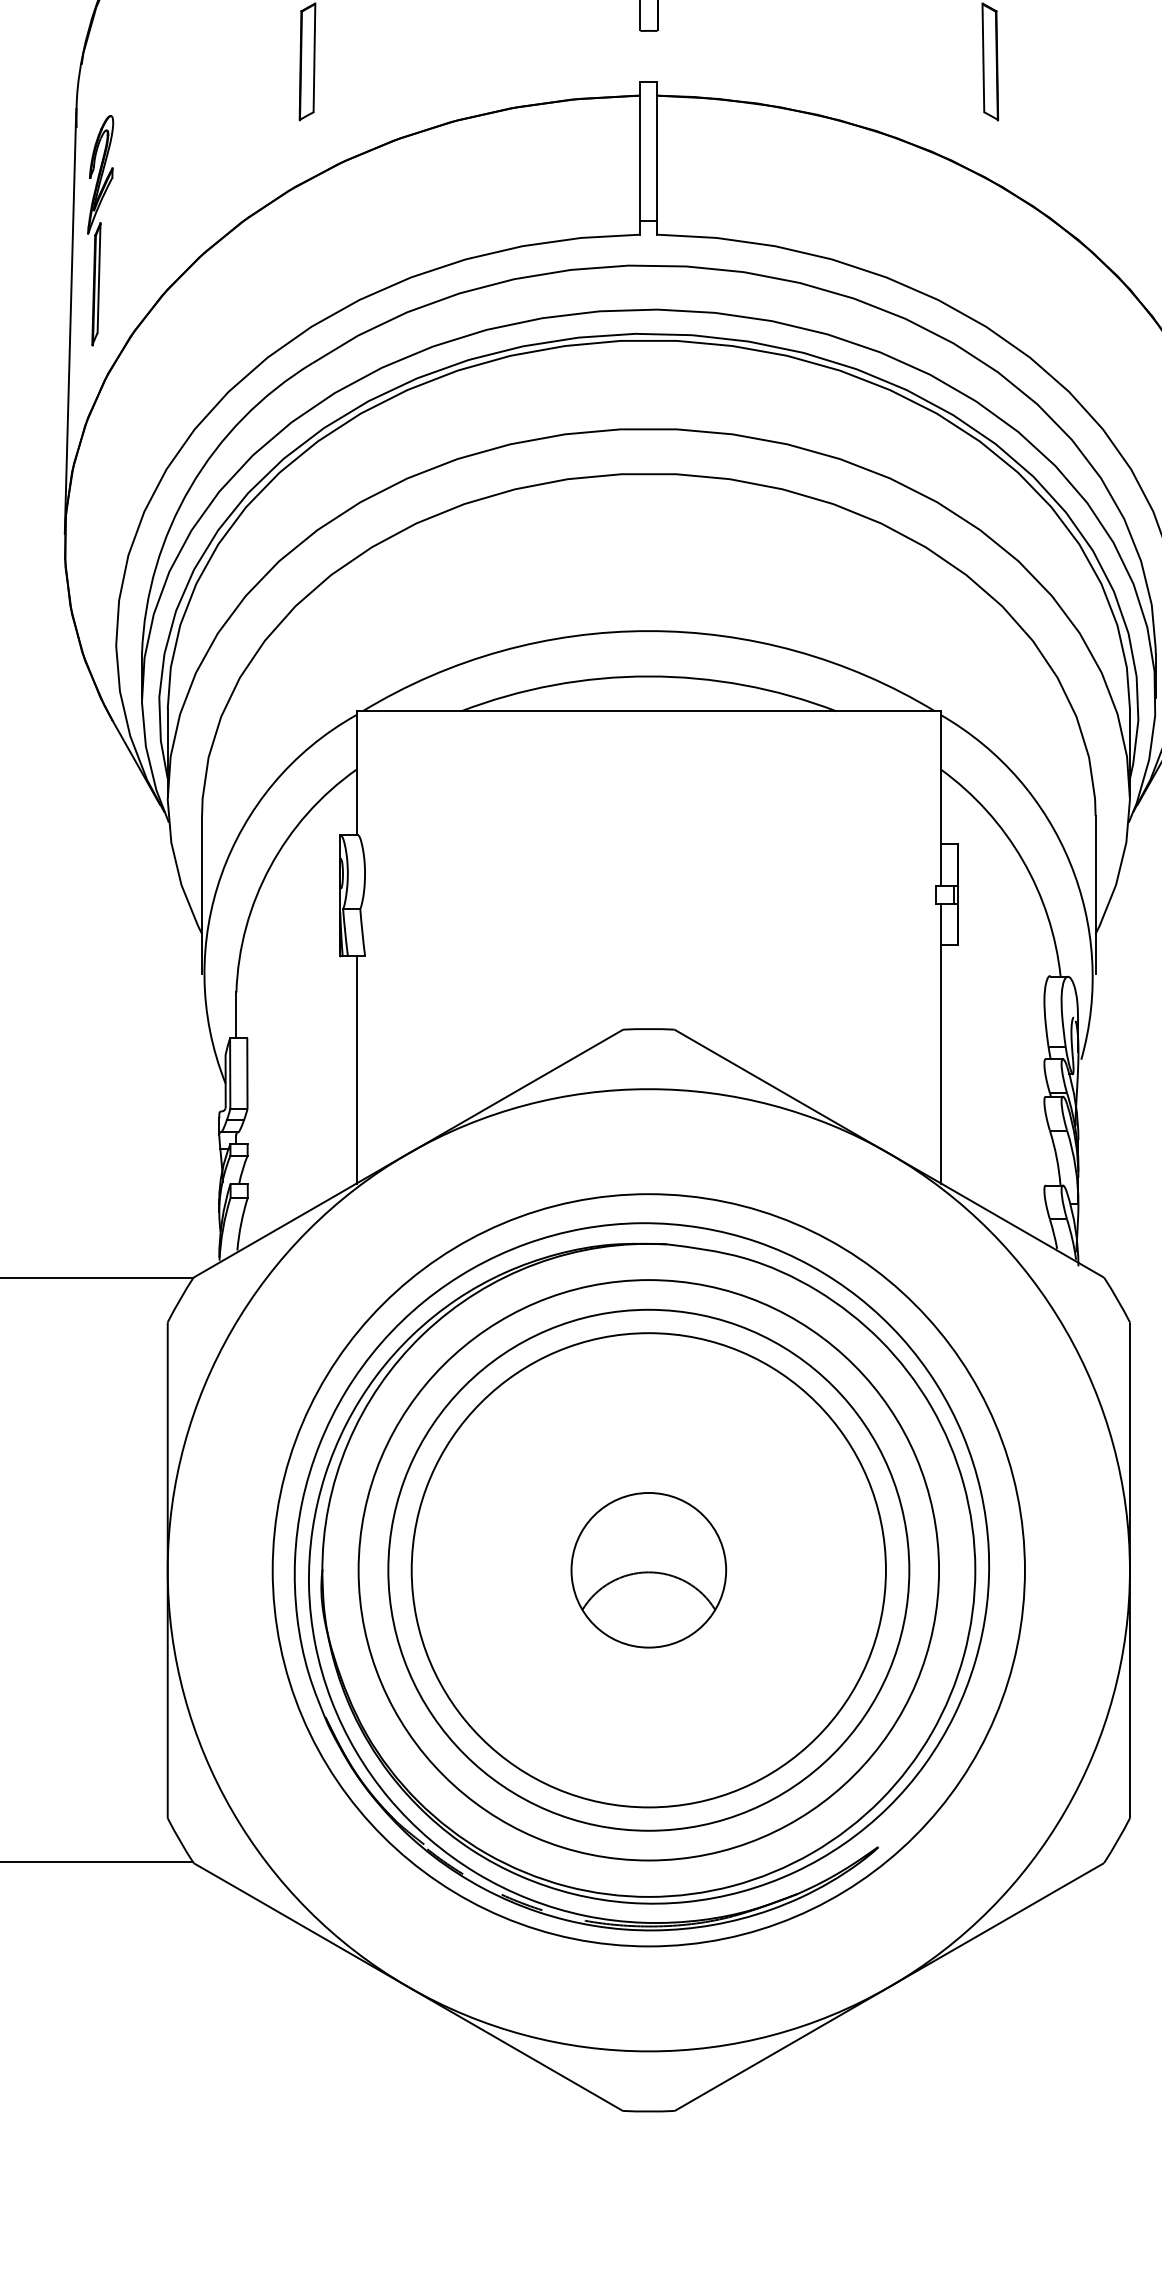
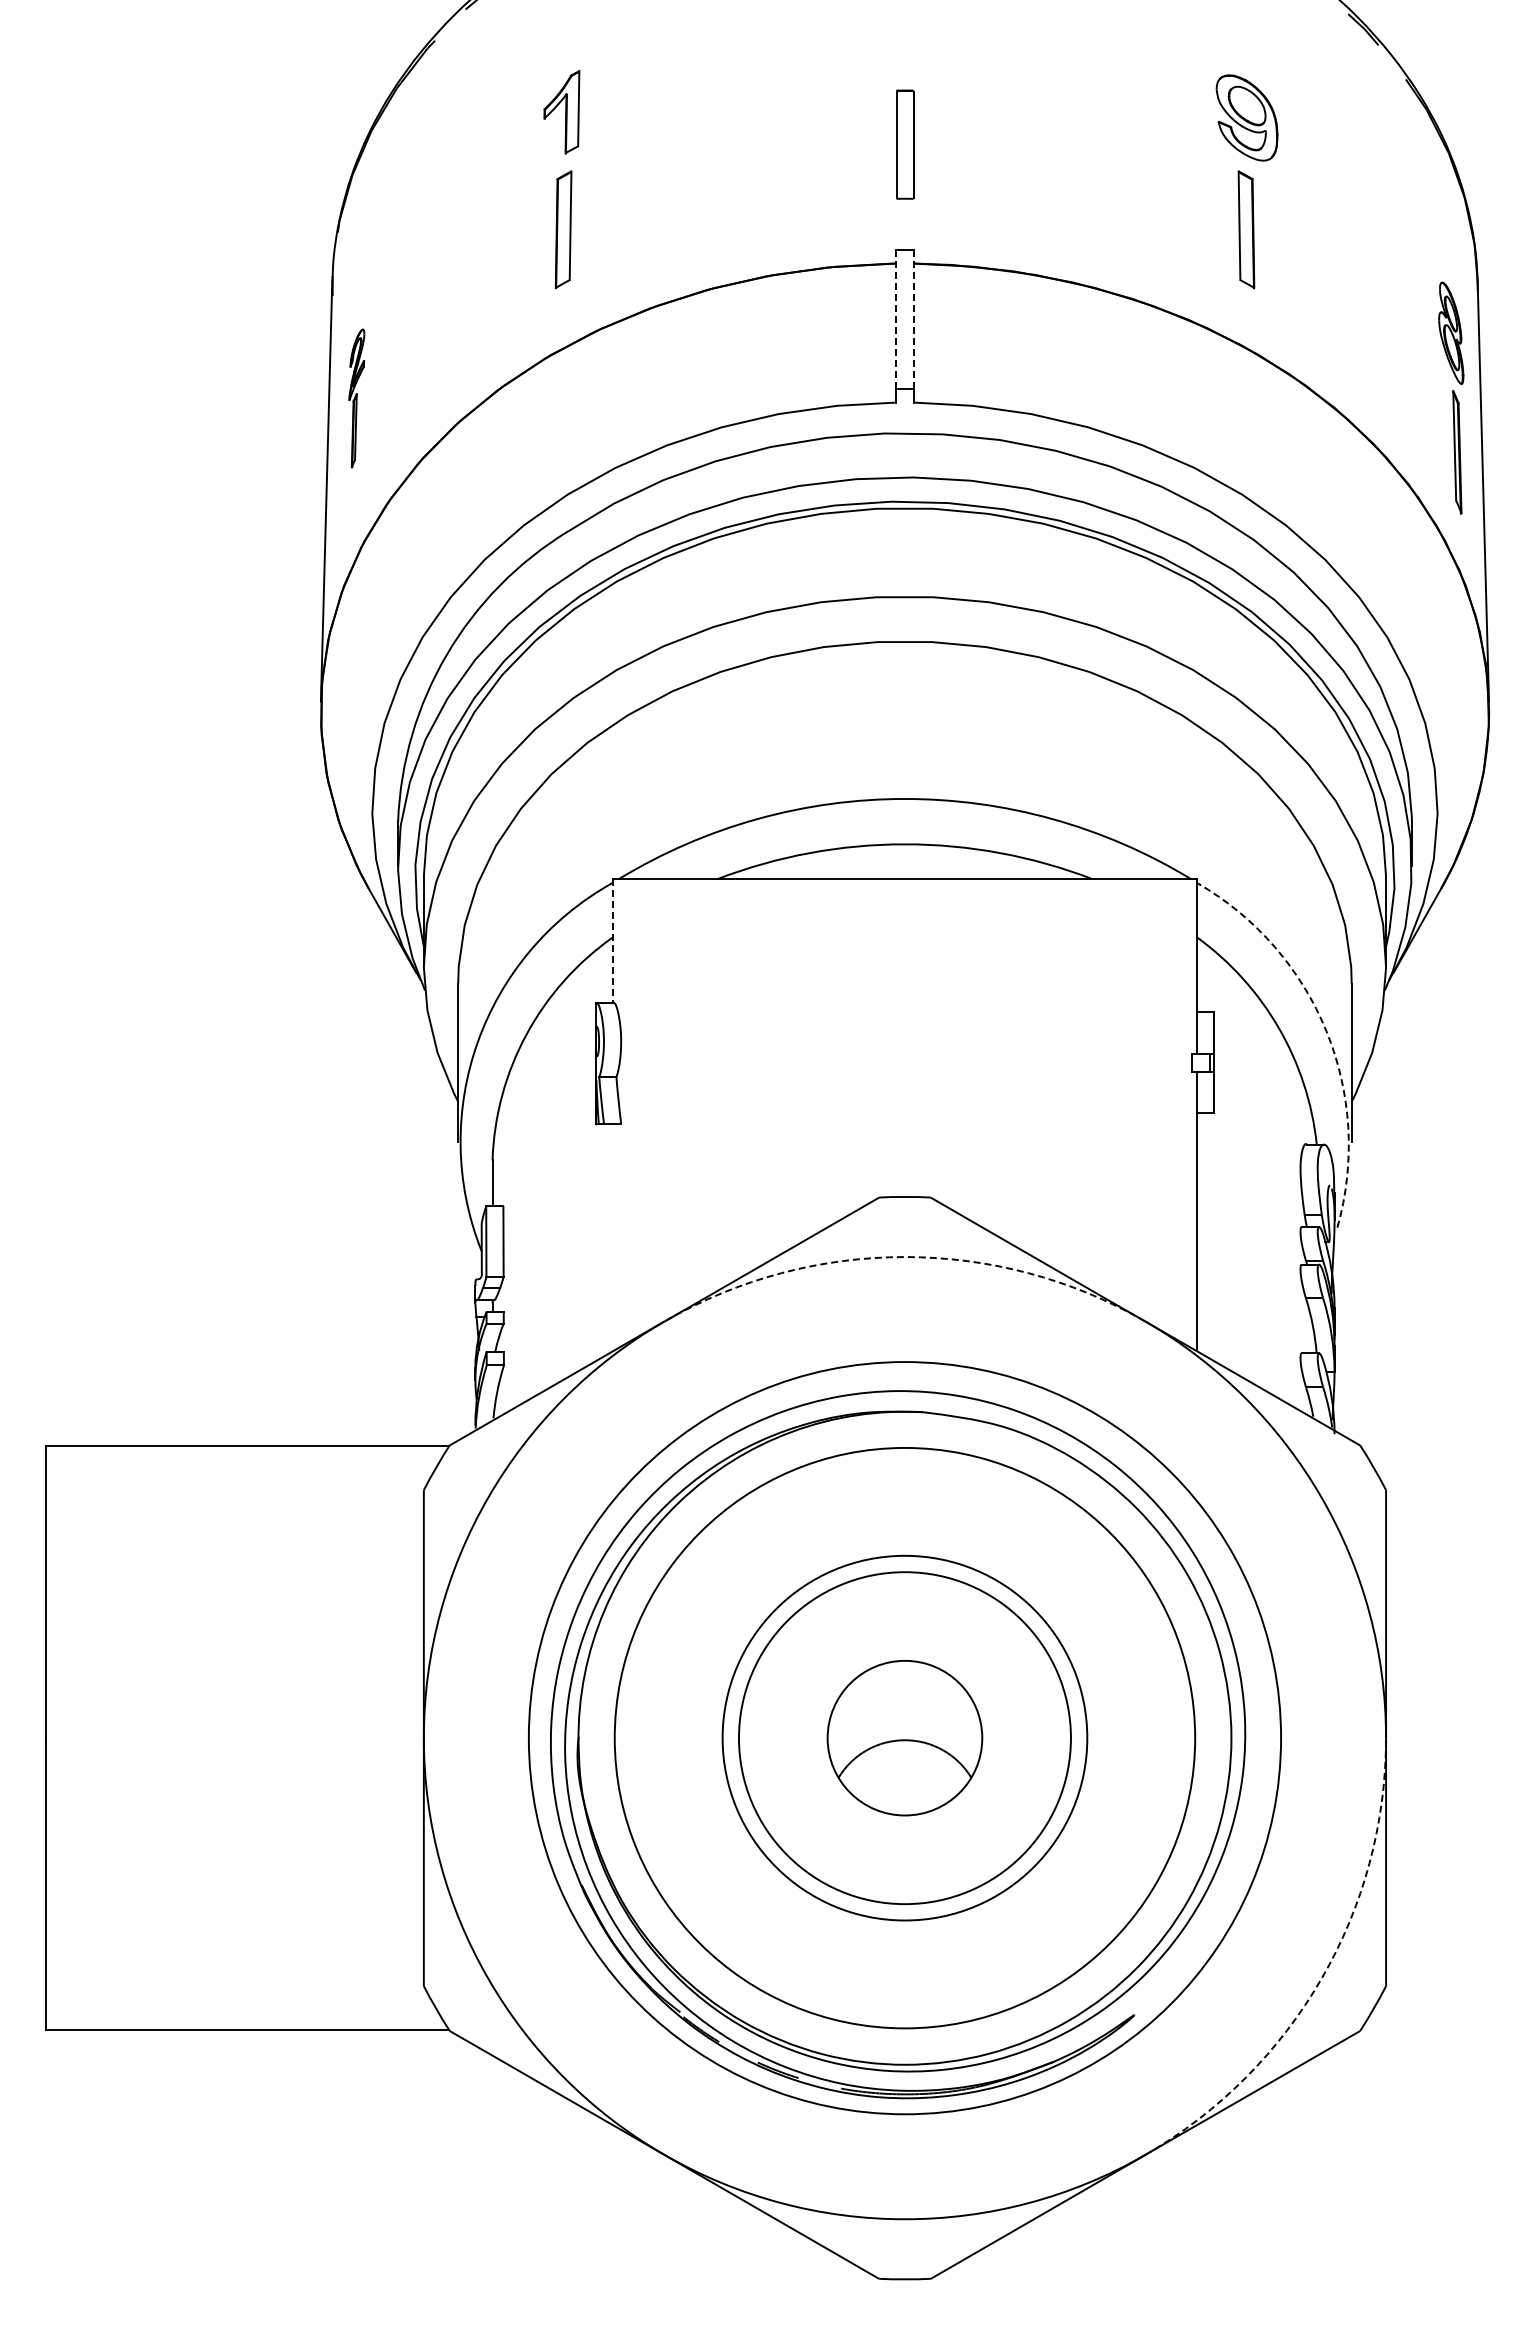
line: (657, 150) -> (913, 318), solid -> dashed
line: (640, 151) -> (896, 319), solid -> dashed
part: (100, 230) -> (356, 398), size x0.6
line: (356, 773) -> (612, 941), solid -> dashed
arc: (1070, 863) -> (1326, 1031), solid -> dashed
line: (356, 1069) -> (612, 1237), removed
arc: (648, 1089) -> (904, 1257), solid -> dashed
circle: (648, 1569) -> (904, 1737), size x0.7
circle: (648, 1570) -> (904, 1738), size x0.7
arc: (1065, 1810) -> (1321, 1978), solid -> dashed

